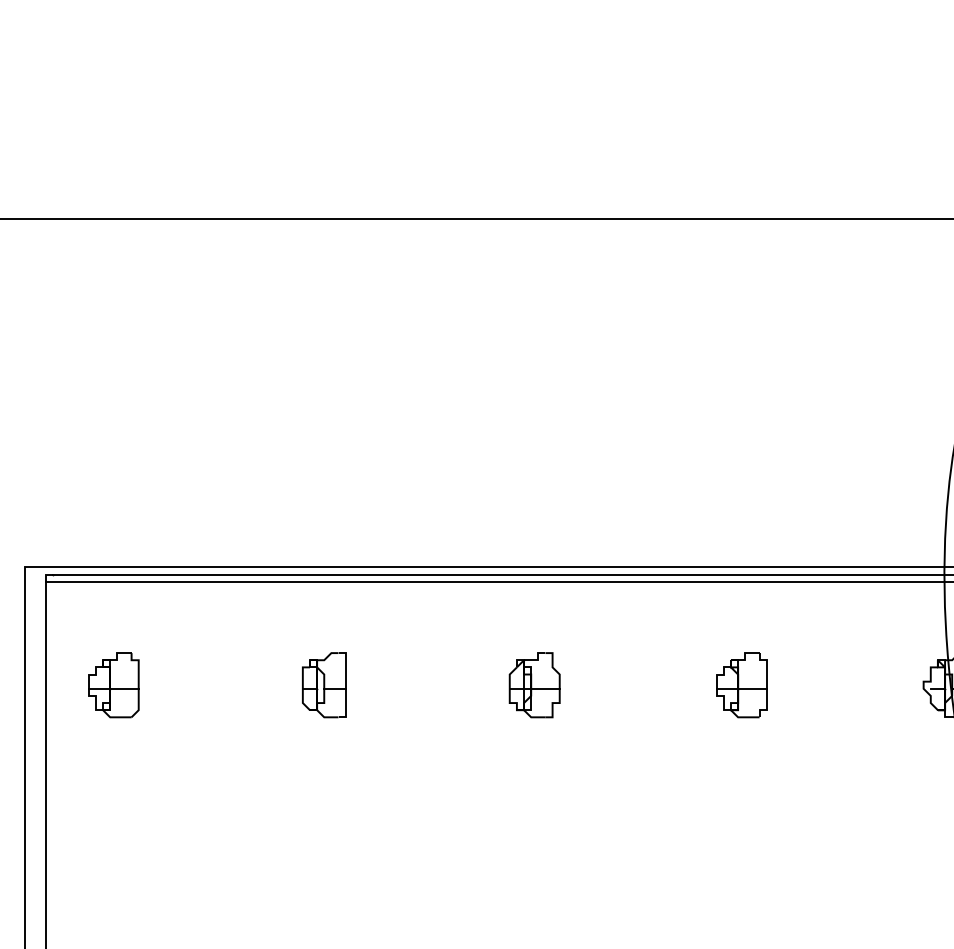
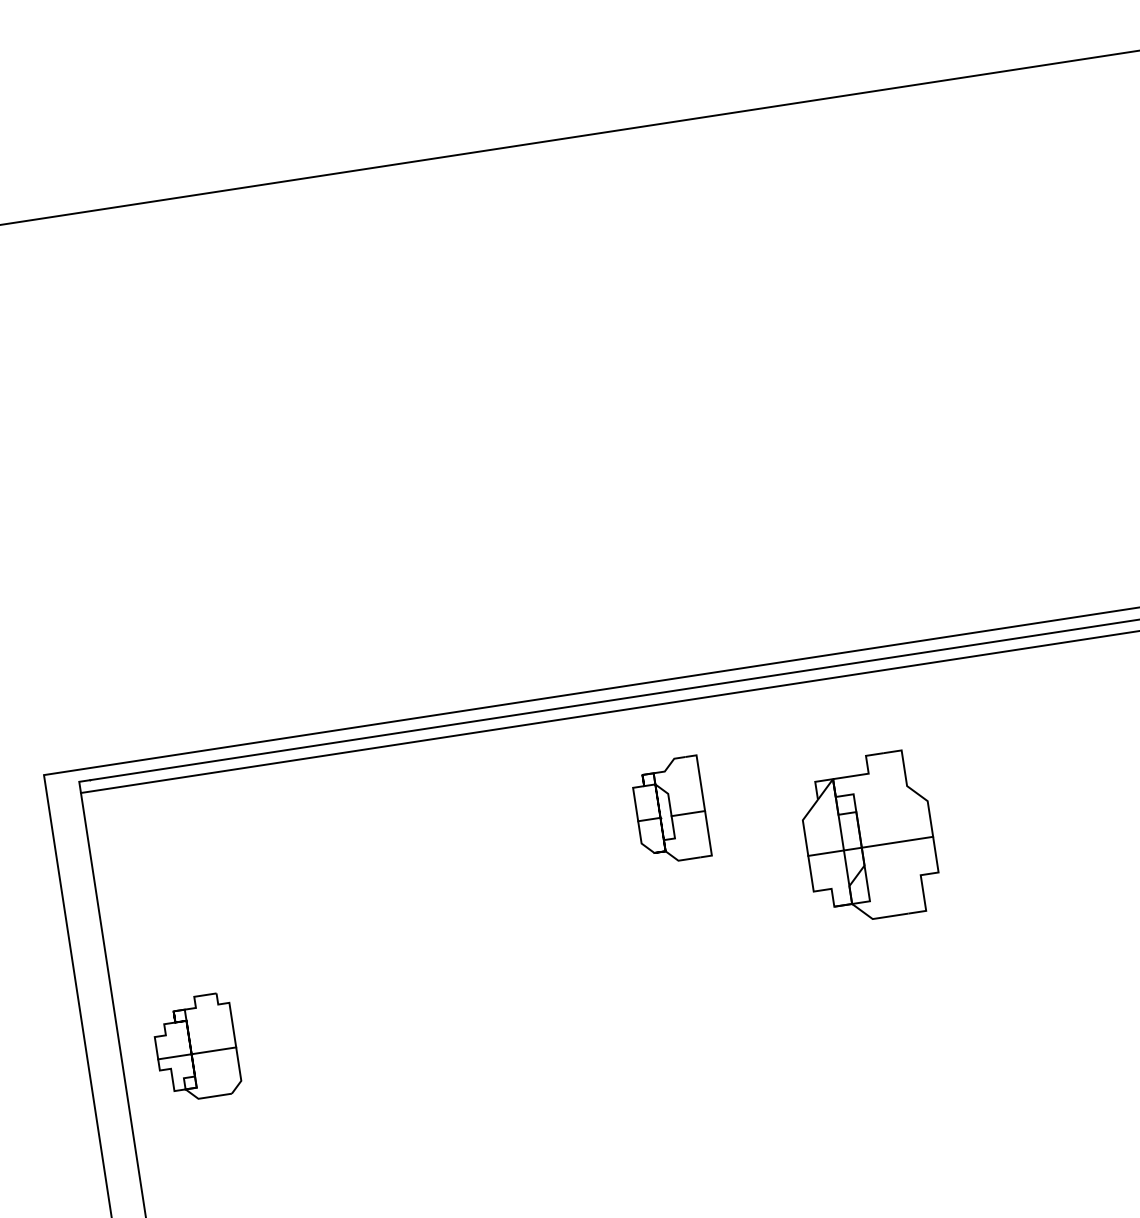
part: (113, 685) -> (196, 1048), moved
part: (324, 685) -> (671, 810), moved
part: (534, 685) -> (868, 838), size x1.6

